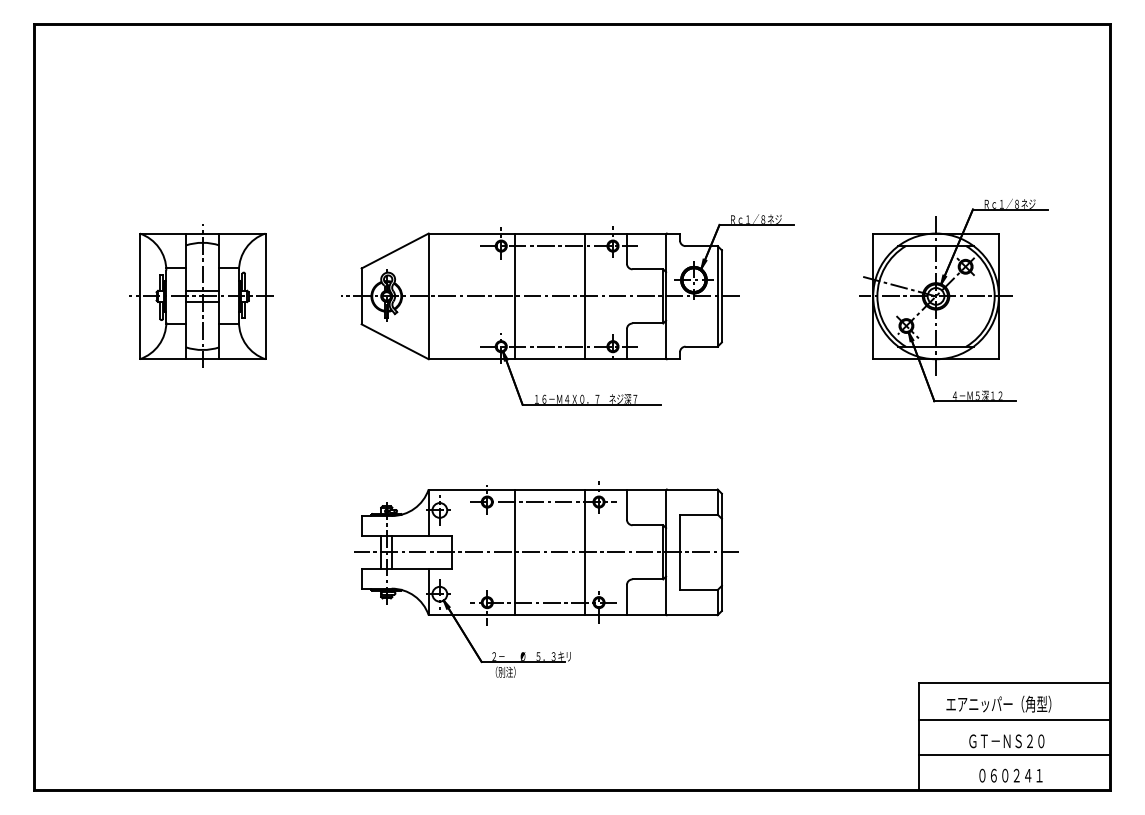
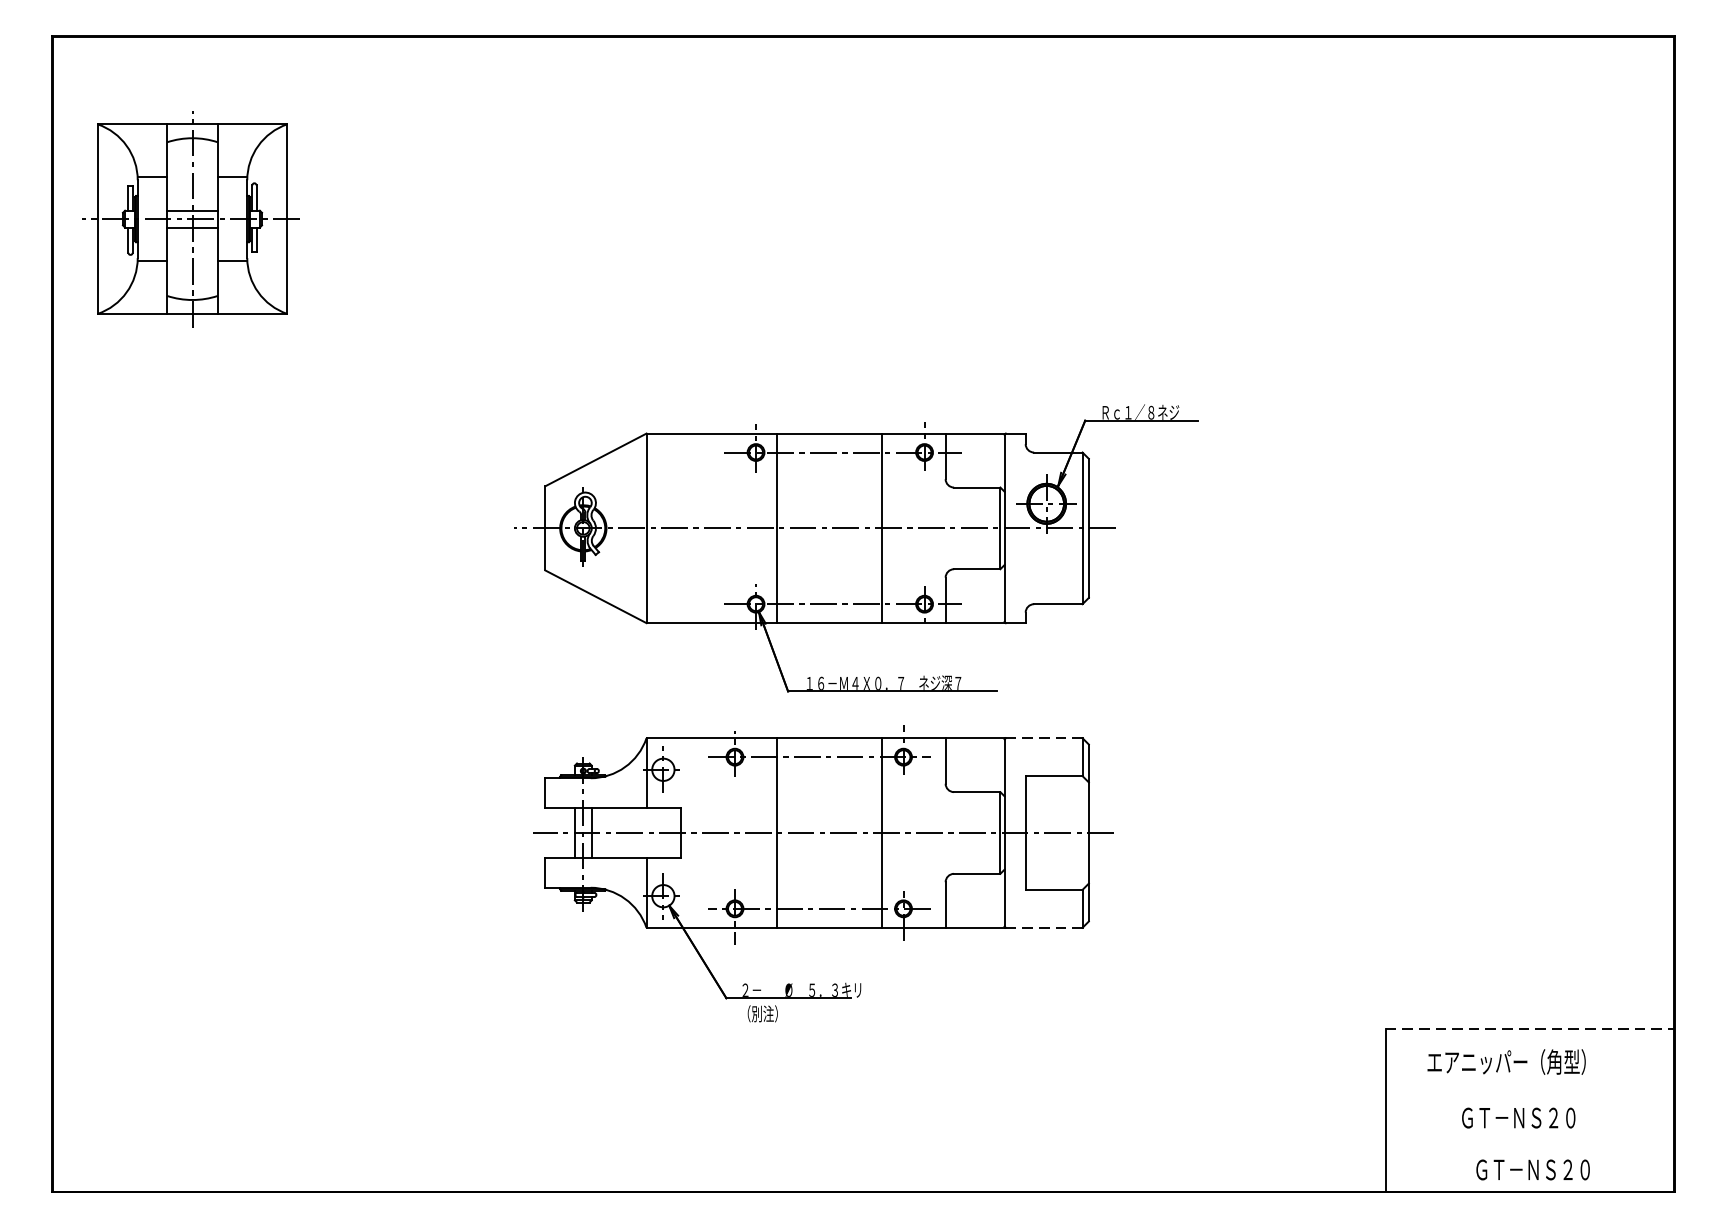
part: (201, 295) -> (190, 217), moved
part: (953, 300) -> (1438, 453), removed
part: (567, 309) -> (855, 548), moved
line: (692, 489) -> (1044, 738), solid -> dashed
line: (692, 615) -> (1044, 928), solid -> dashed
line: (1014, 682) -> (1530, 1029), solid -> dashed
line: (1014, 720) -> (1530, 1086), removed
line: (1014, 755) -> (1530, 1139), removed
text: (1015, 775) -> (1531, 1169), ０６０２４１ -> ＧＴ－ＮＳ２０

